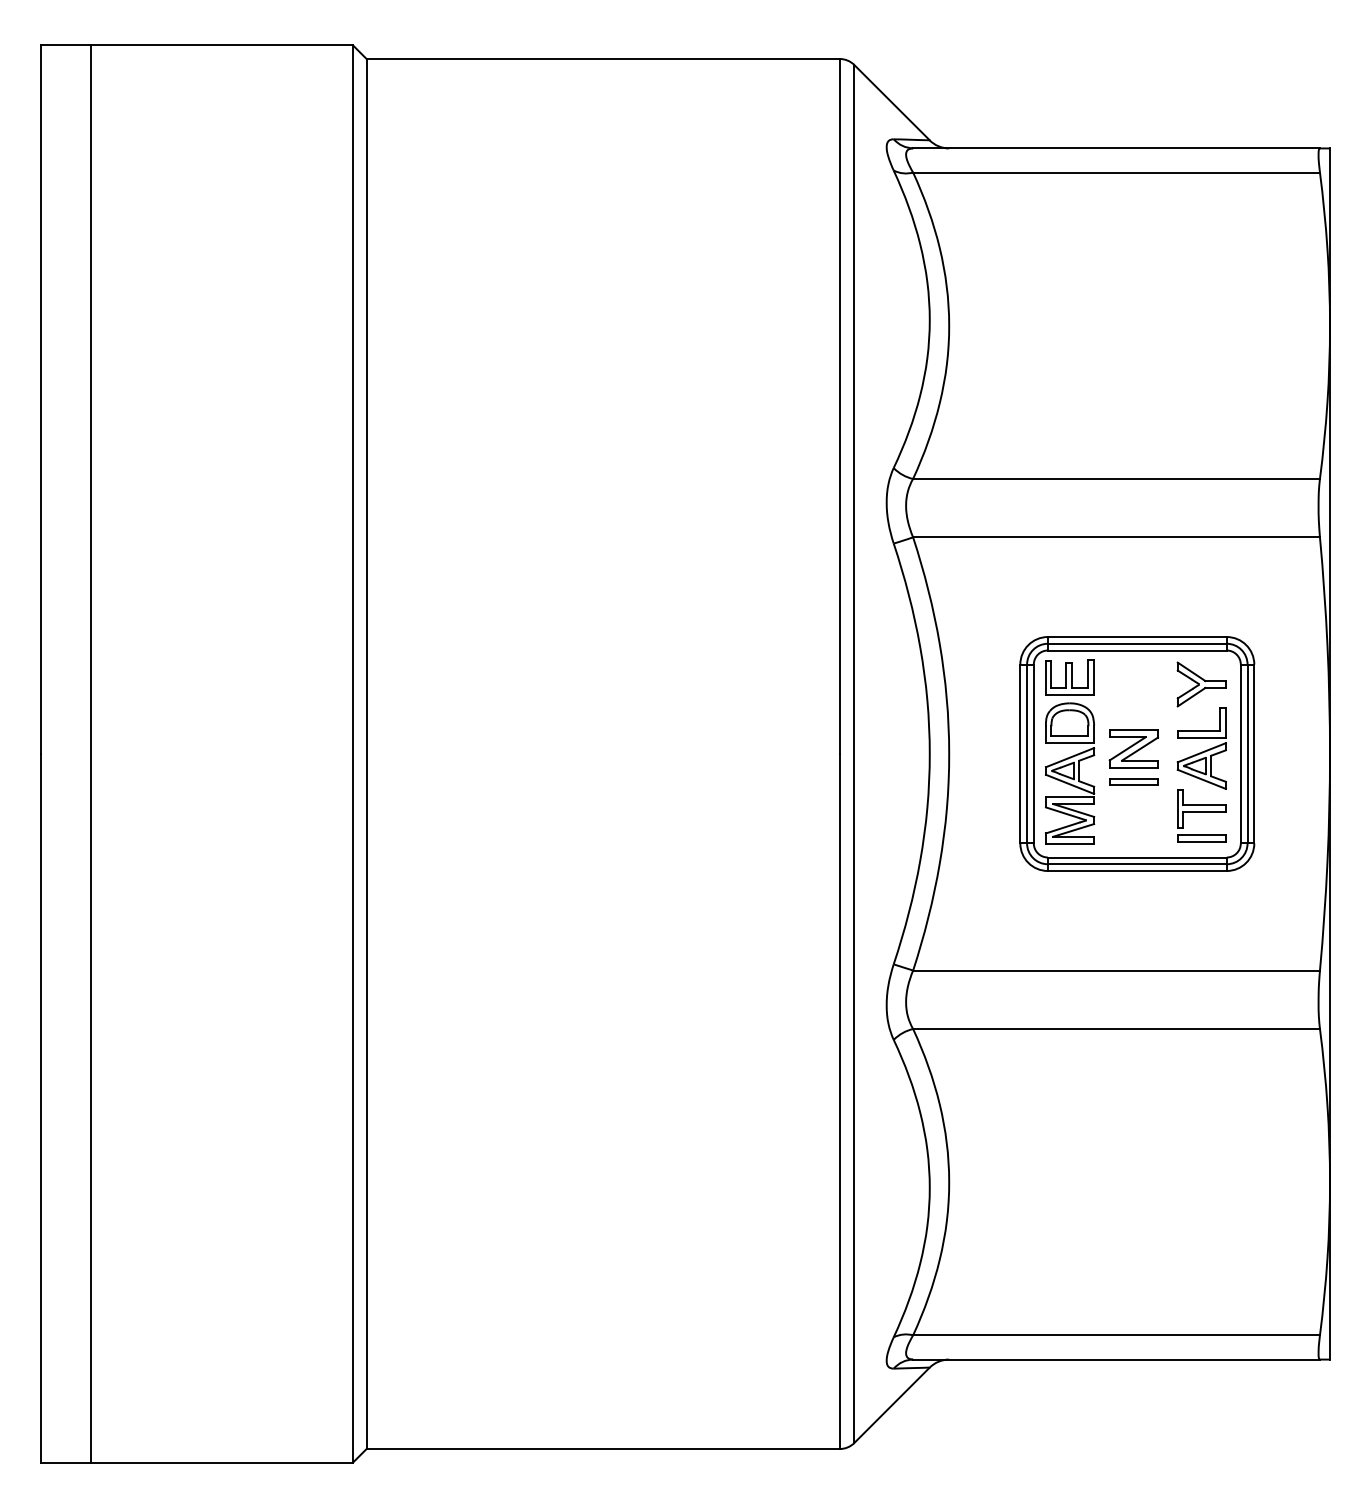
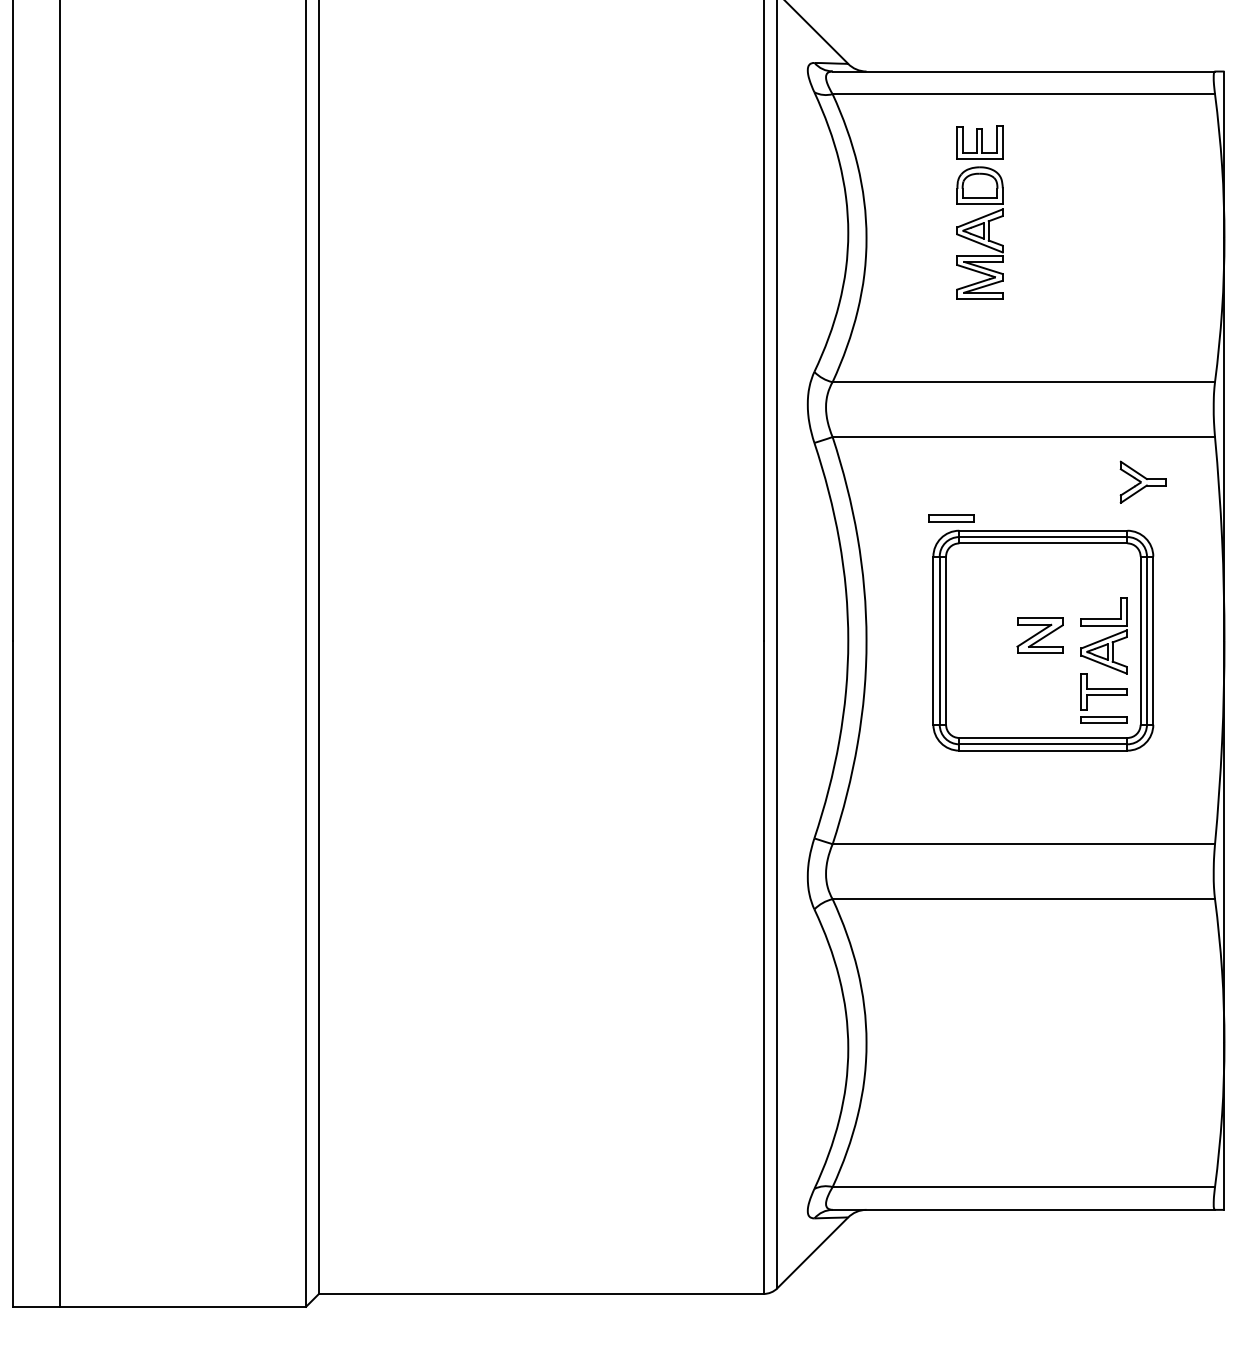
part: (1201, 684) -> (1143, 482), moved
part: (1070, 751) -> (980, 212), moved
part: (1133, 781) -> (951, 518), moved

